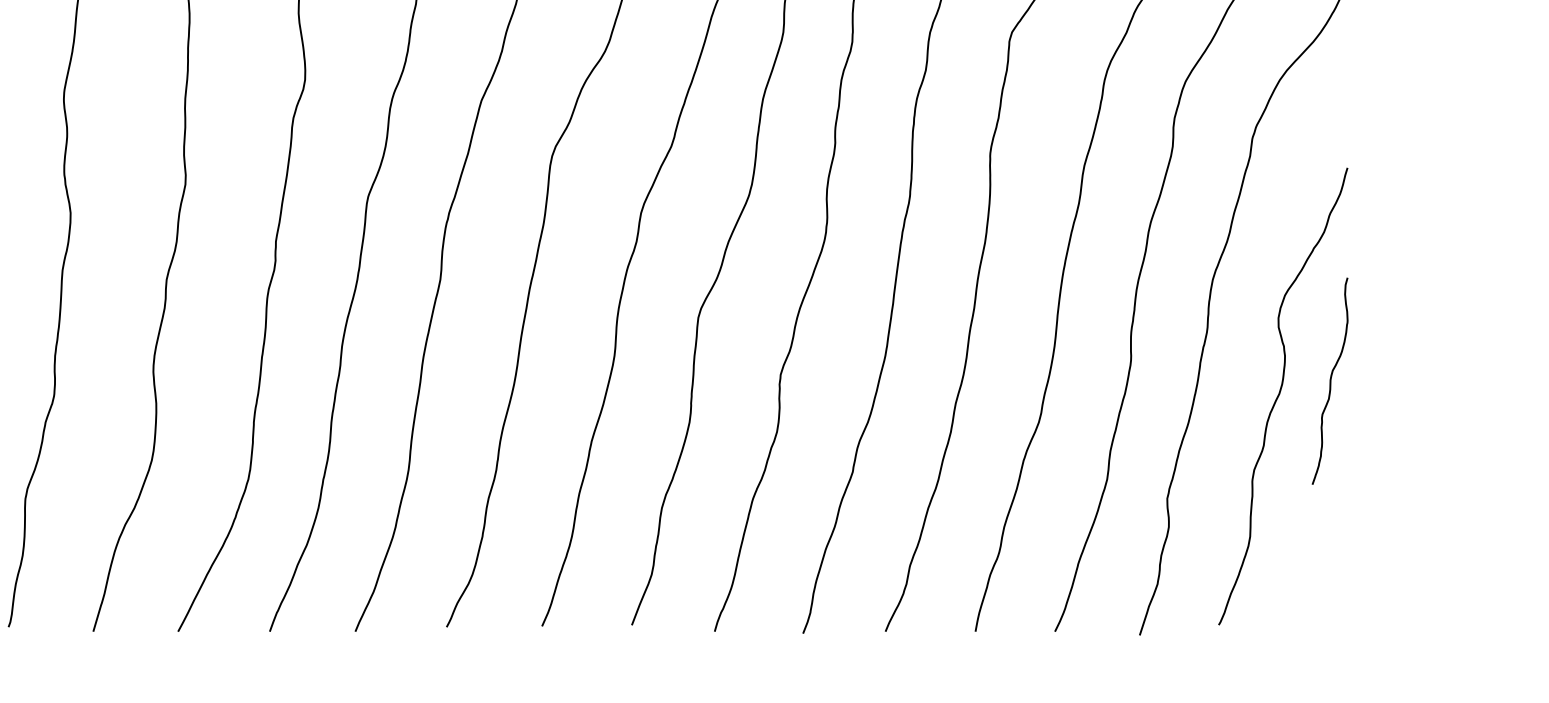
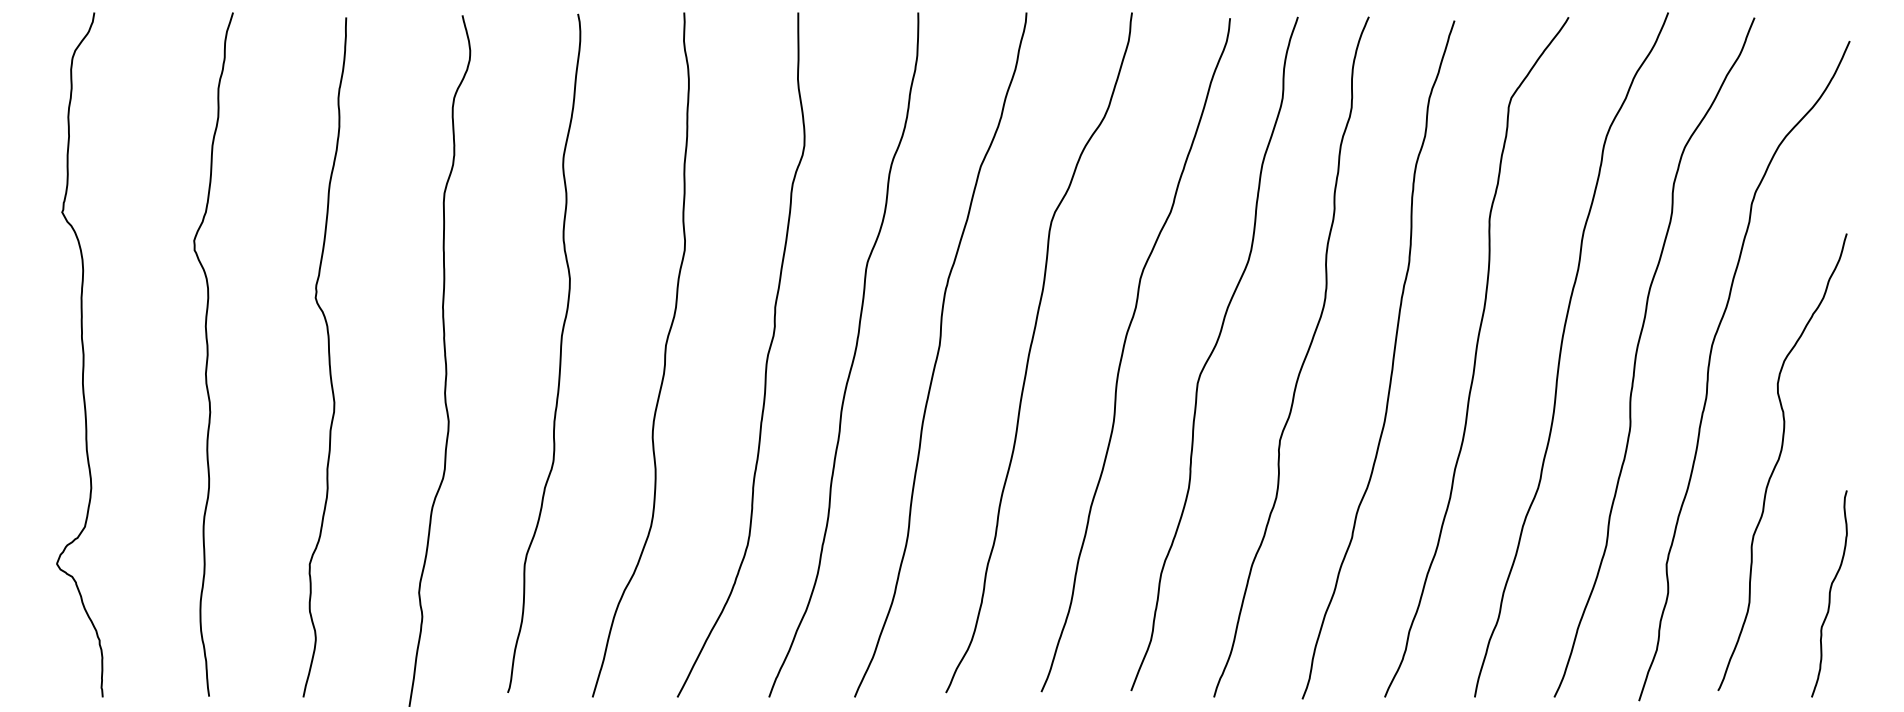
curve: (1330, 380) -> (1829, 593), moved

